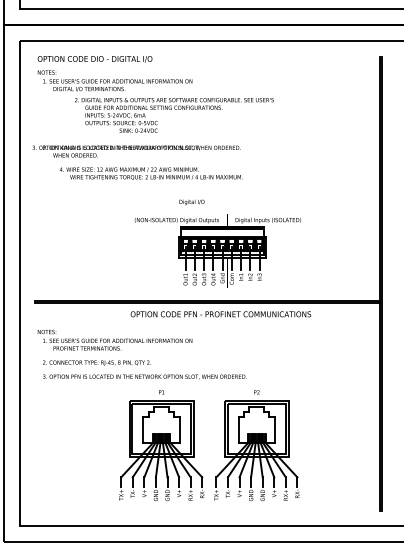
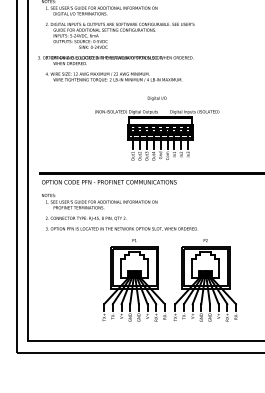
text: (174, 115) -> (120, 35), moved
text: (151, 173) -> (114, 77), moved
part: (217, 250) -> (156, 134), moved
text: (220, 314) -> (108, 182), moved

